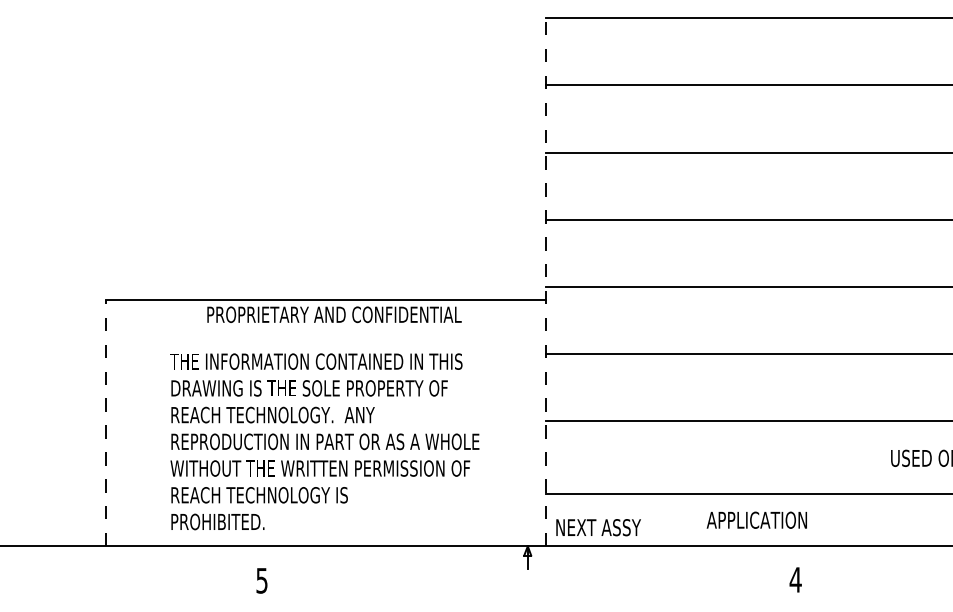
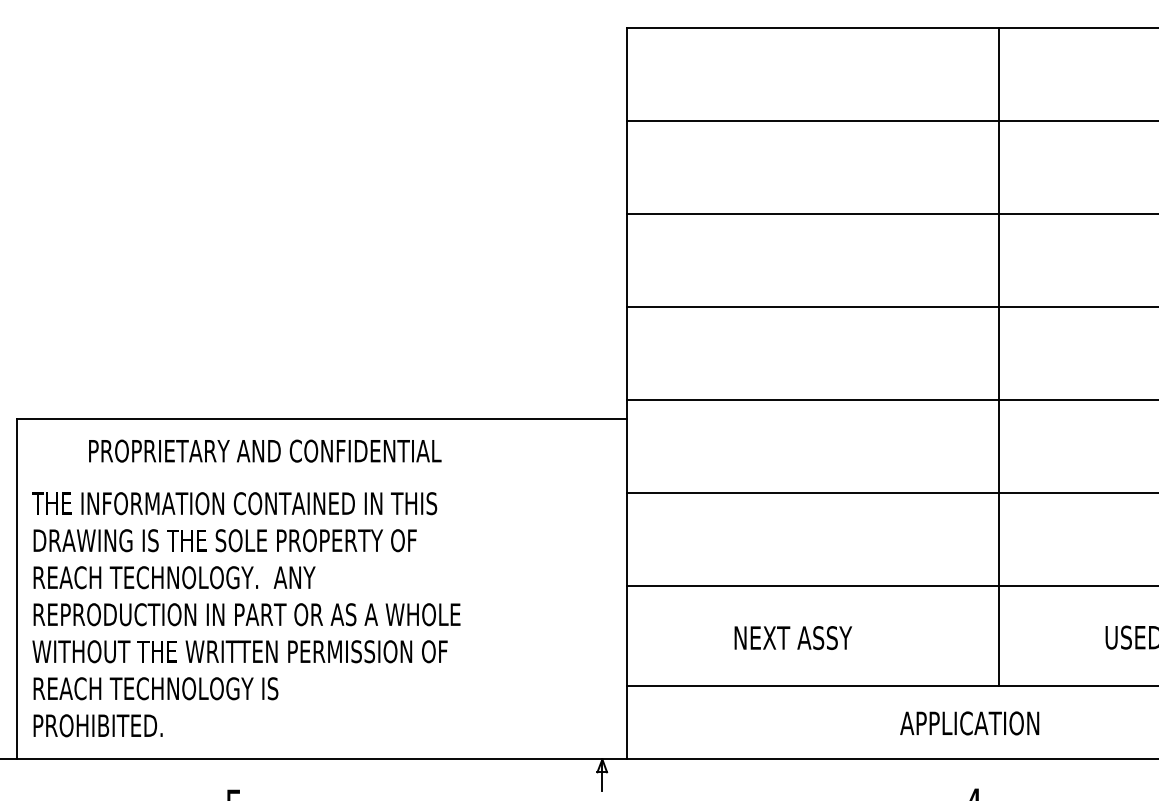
line: (813, 255) -> (998, 356), added
line: (545, 281) -> (626, 392), dashed -> solid
text: (334, 314) -> (265, 450), moved
line: (105, 423) -> (17, 589), dashed -> solid
text: (324, 441) -> (245, 614), moved
text: (756, 519) -> (969, 722), moved
text: (598, 527) -> (793, 637), moved

